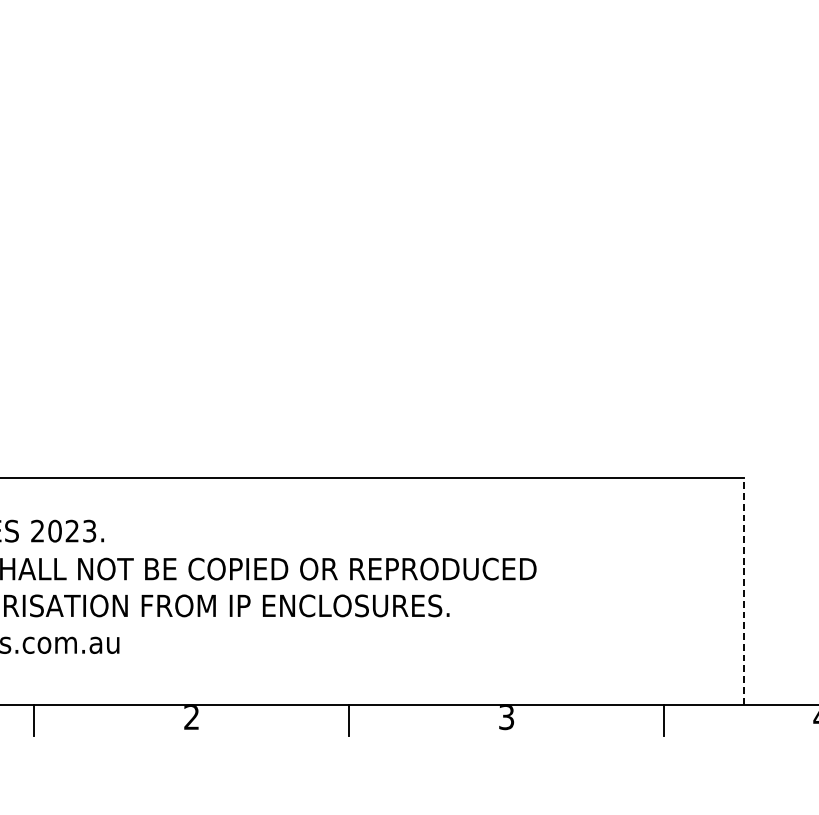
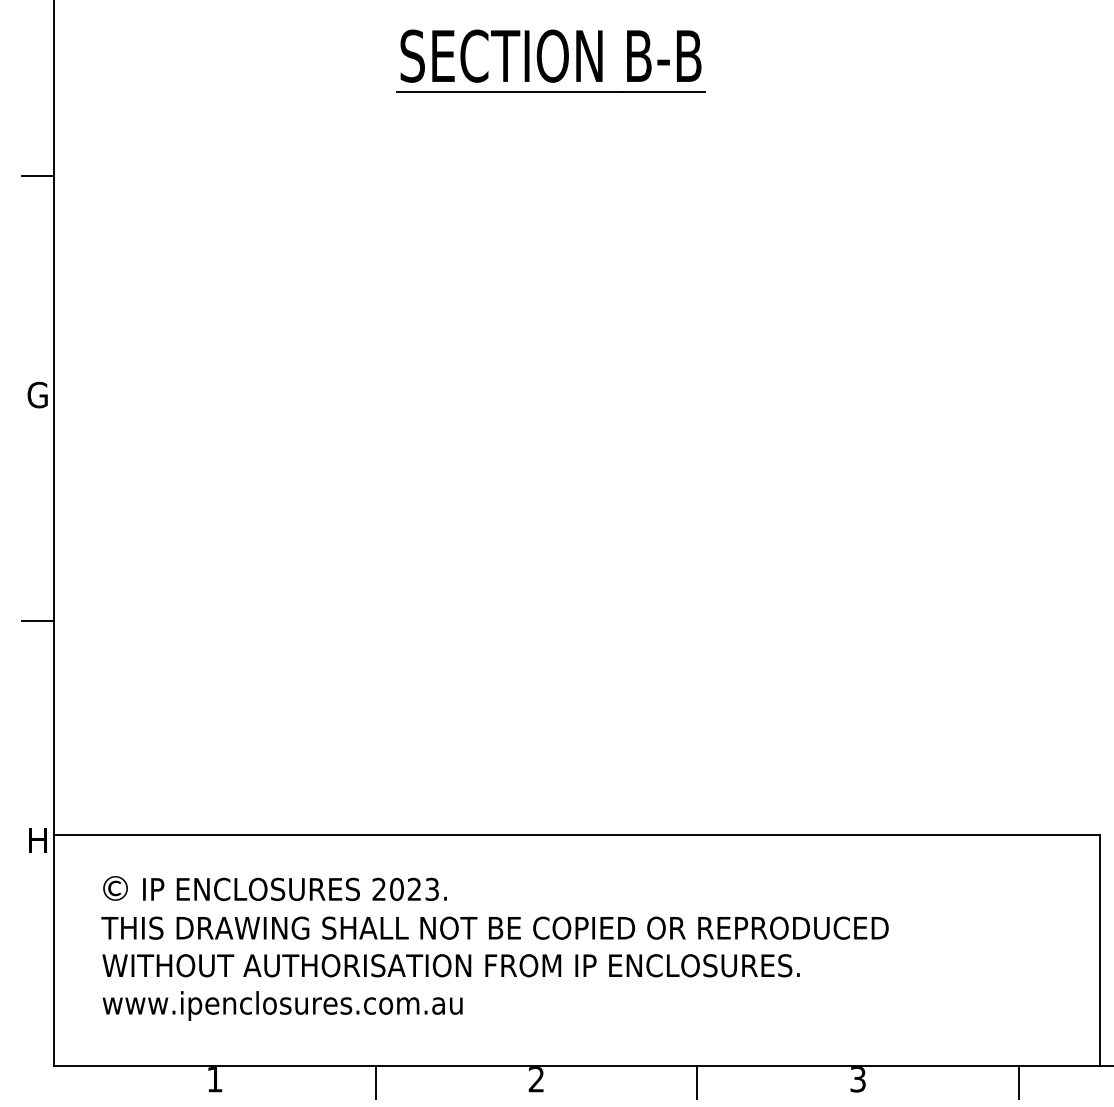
line: (743, 590) -> (1100, 950), dashed -> solid

